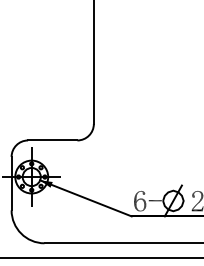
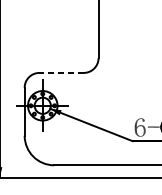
line: (52, 140) -> (61, 72), solid -> dashed

